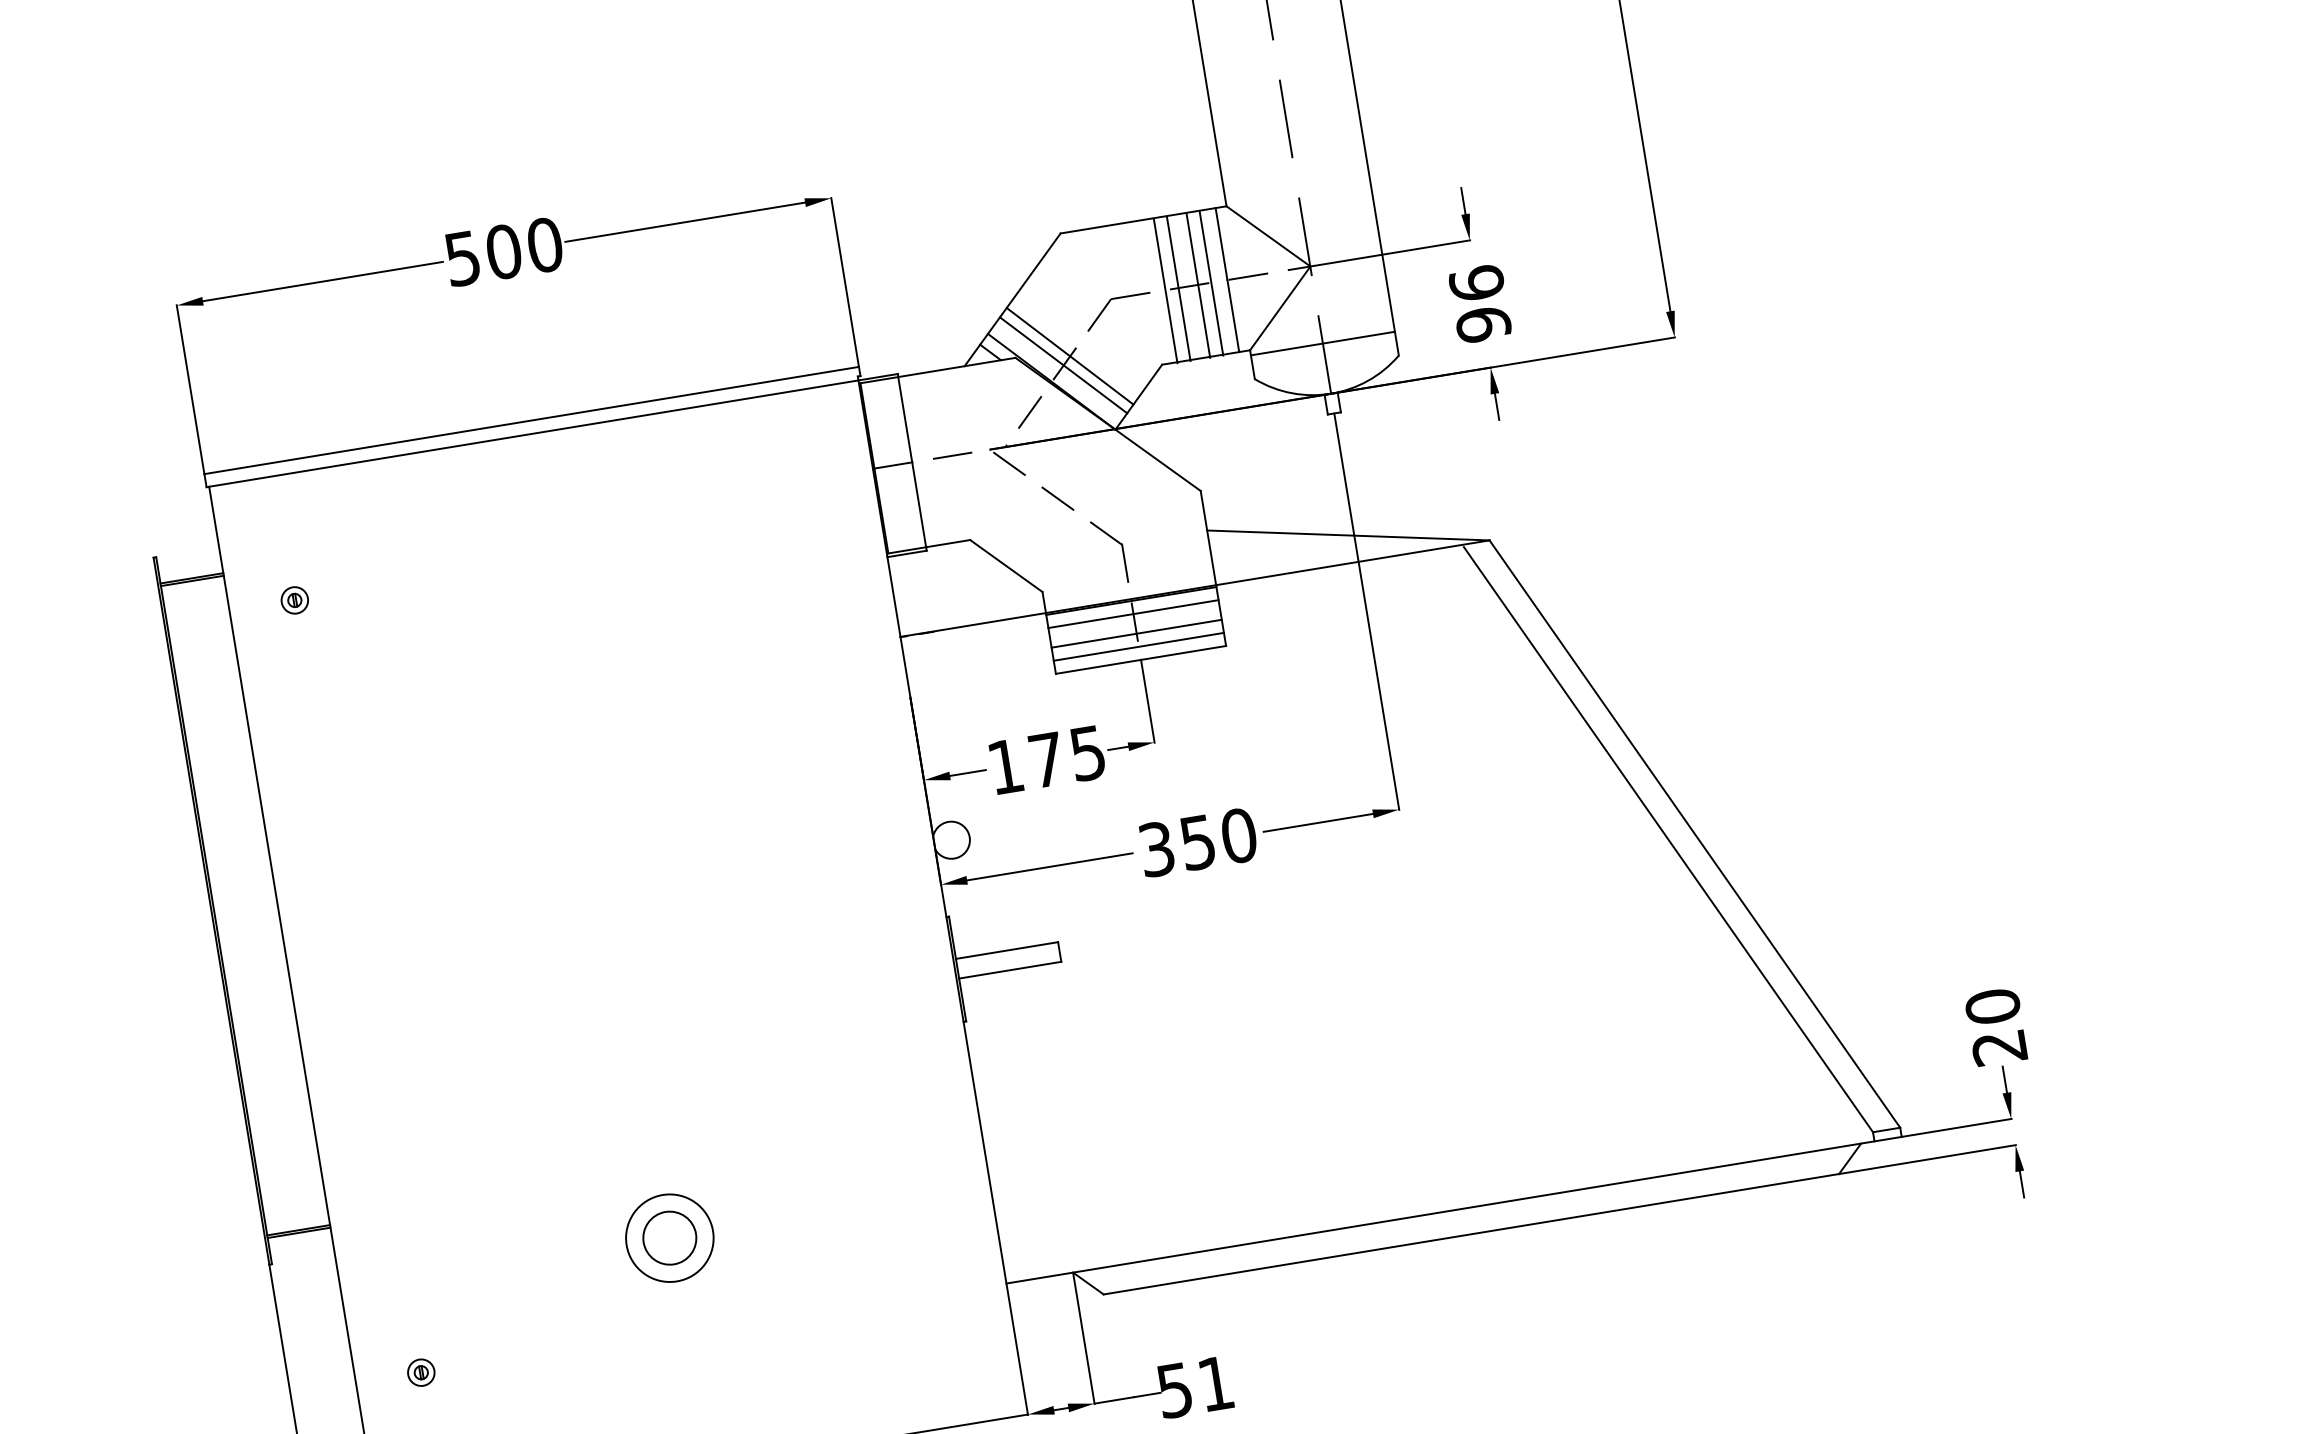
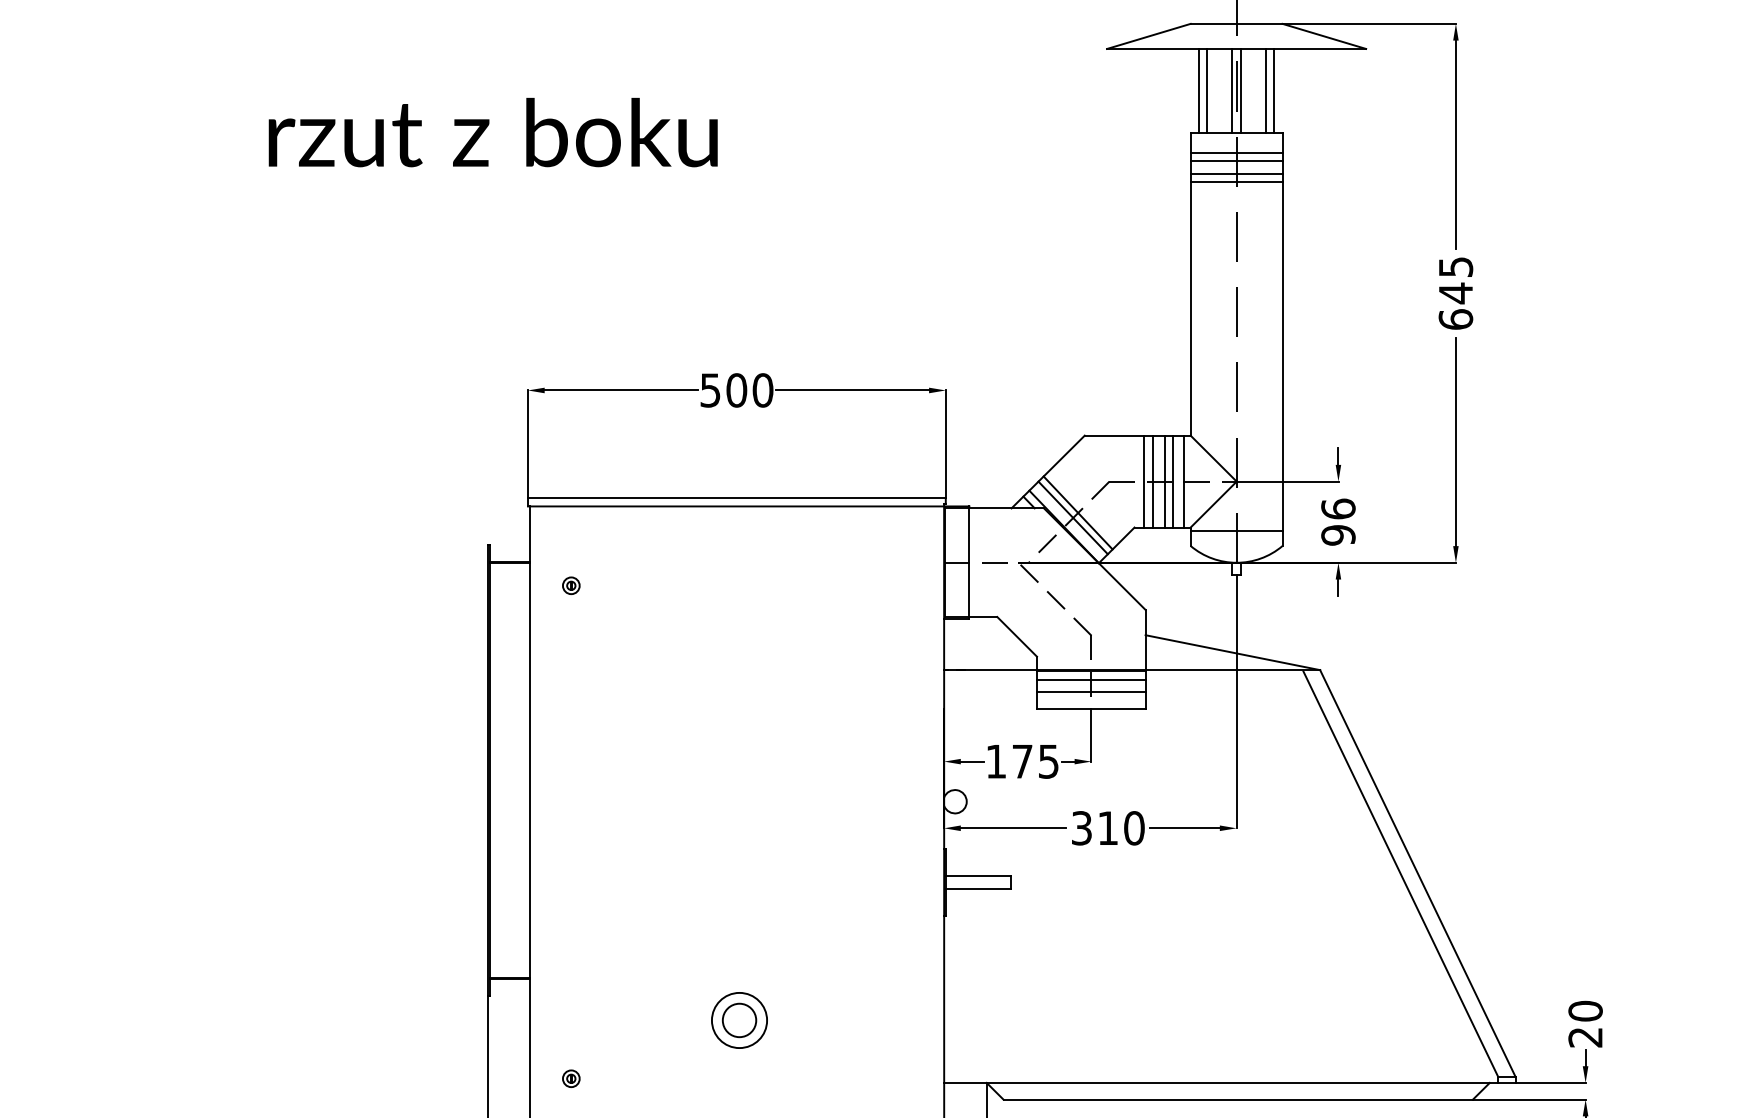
line: (1139, 646) -> (1091, 700), removed
text: (1197, 843) -> (1107, 828), 350 -> 310

